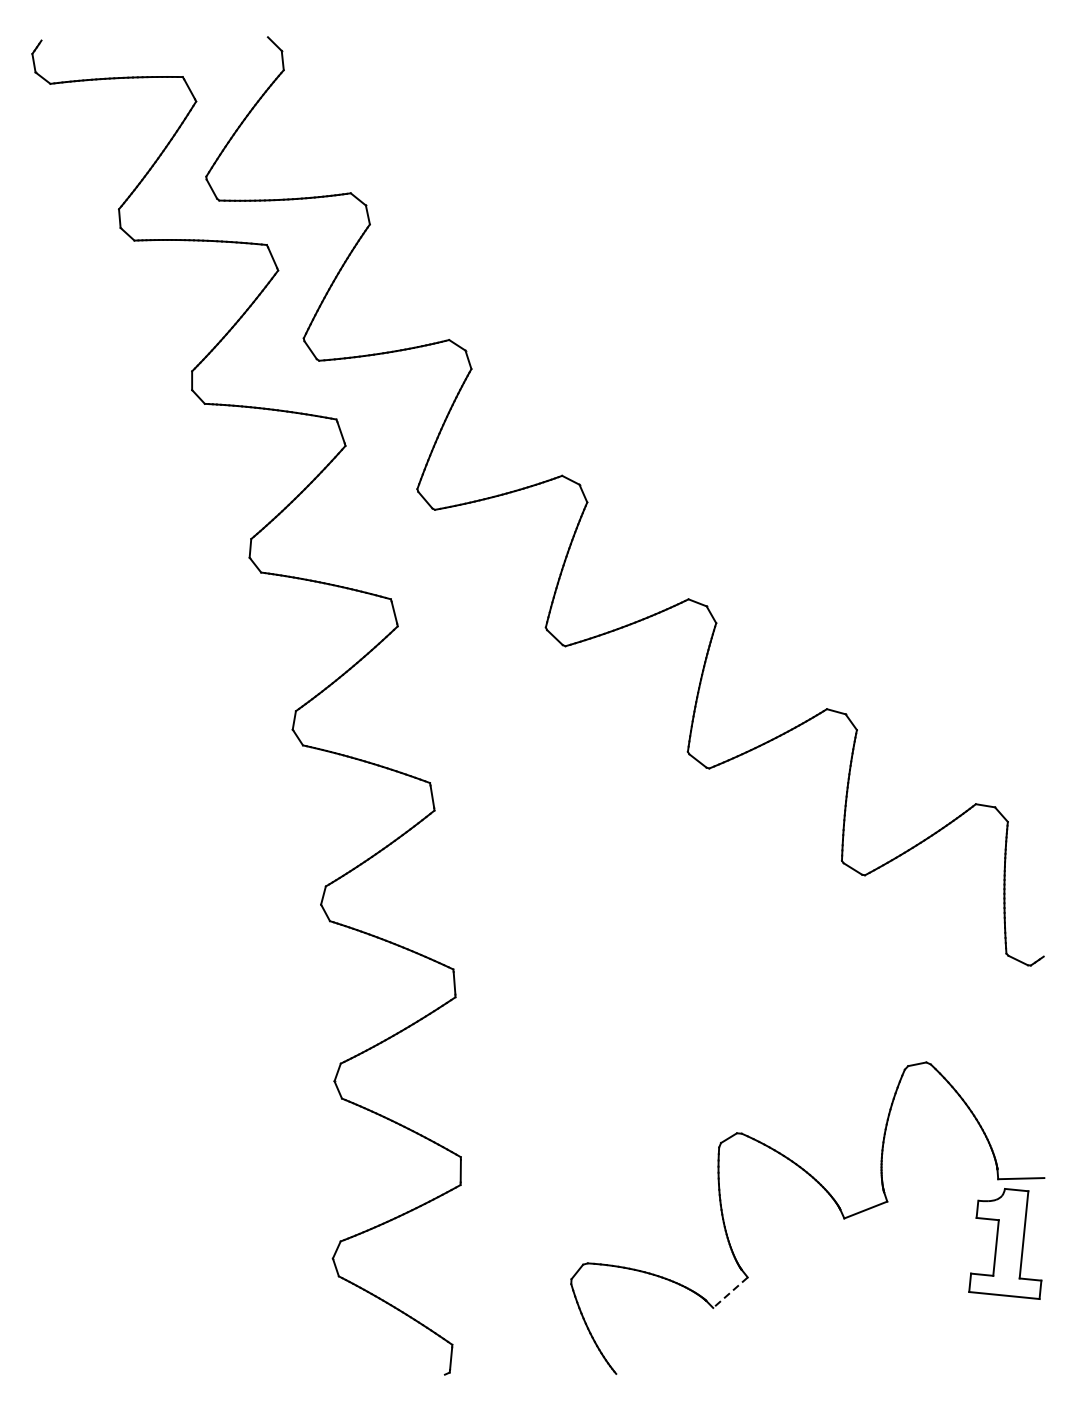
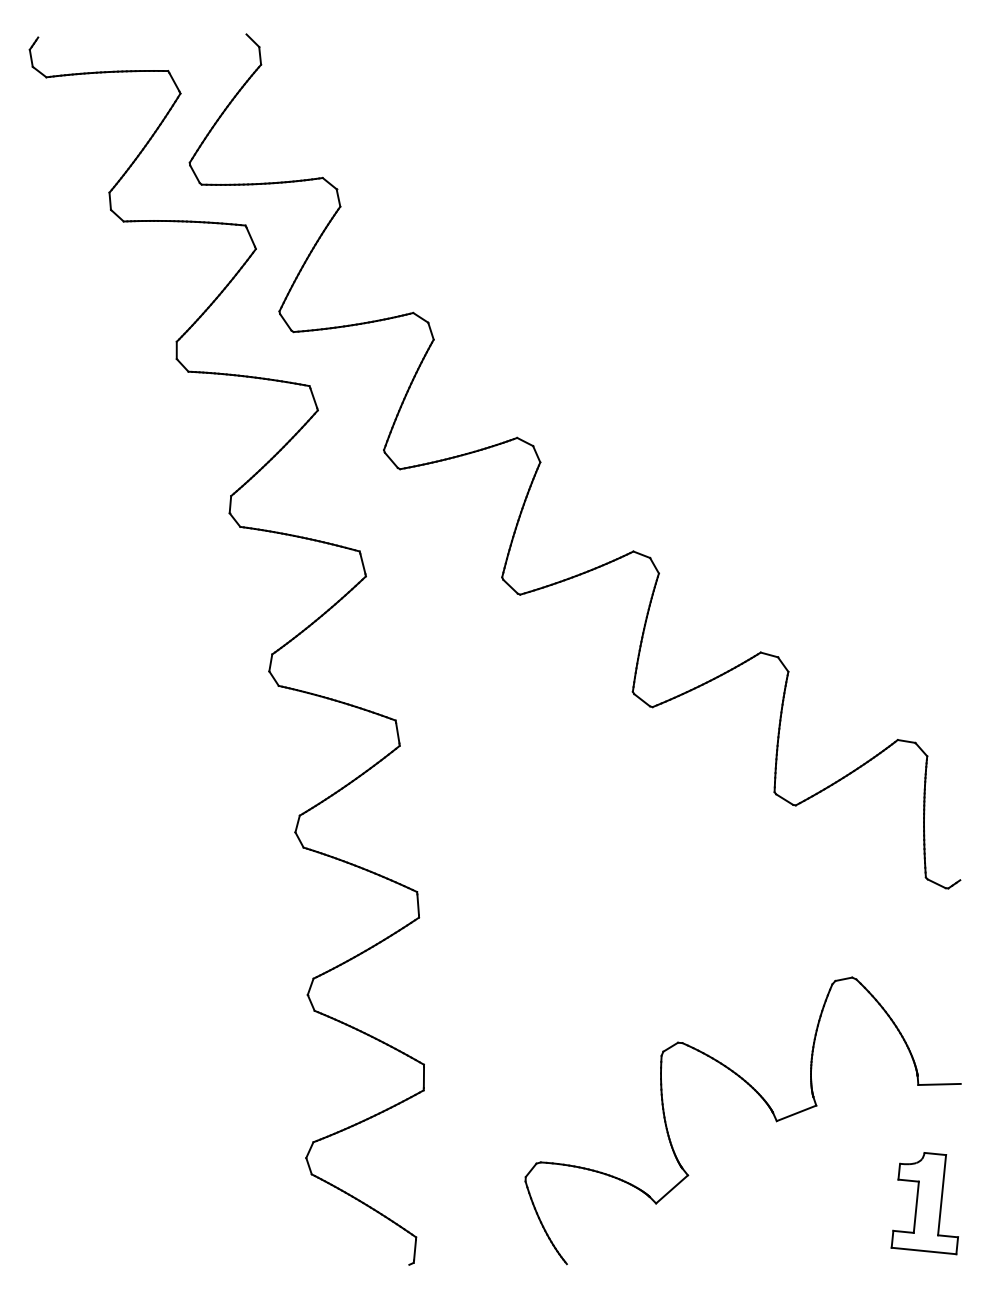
part: (1004, 1243) -> (924, 1203), moved
line: (729, 1292) -> (671, 1189), dashed -> solid

